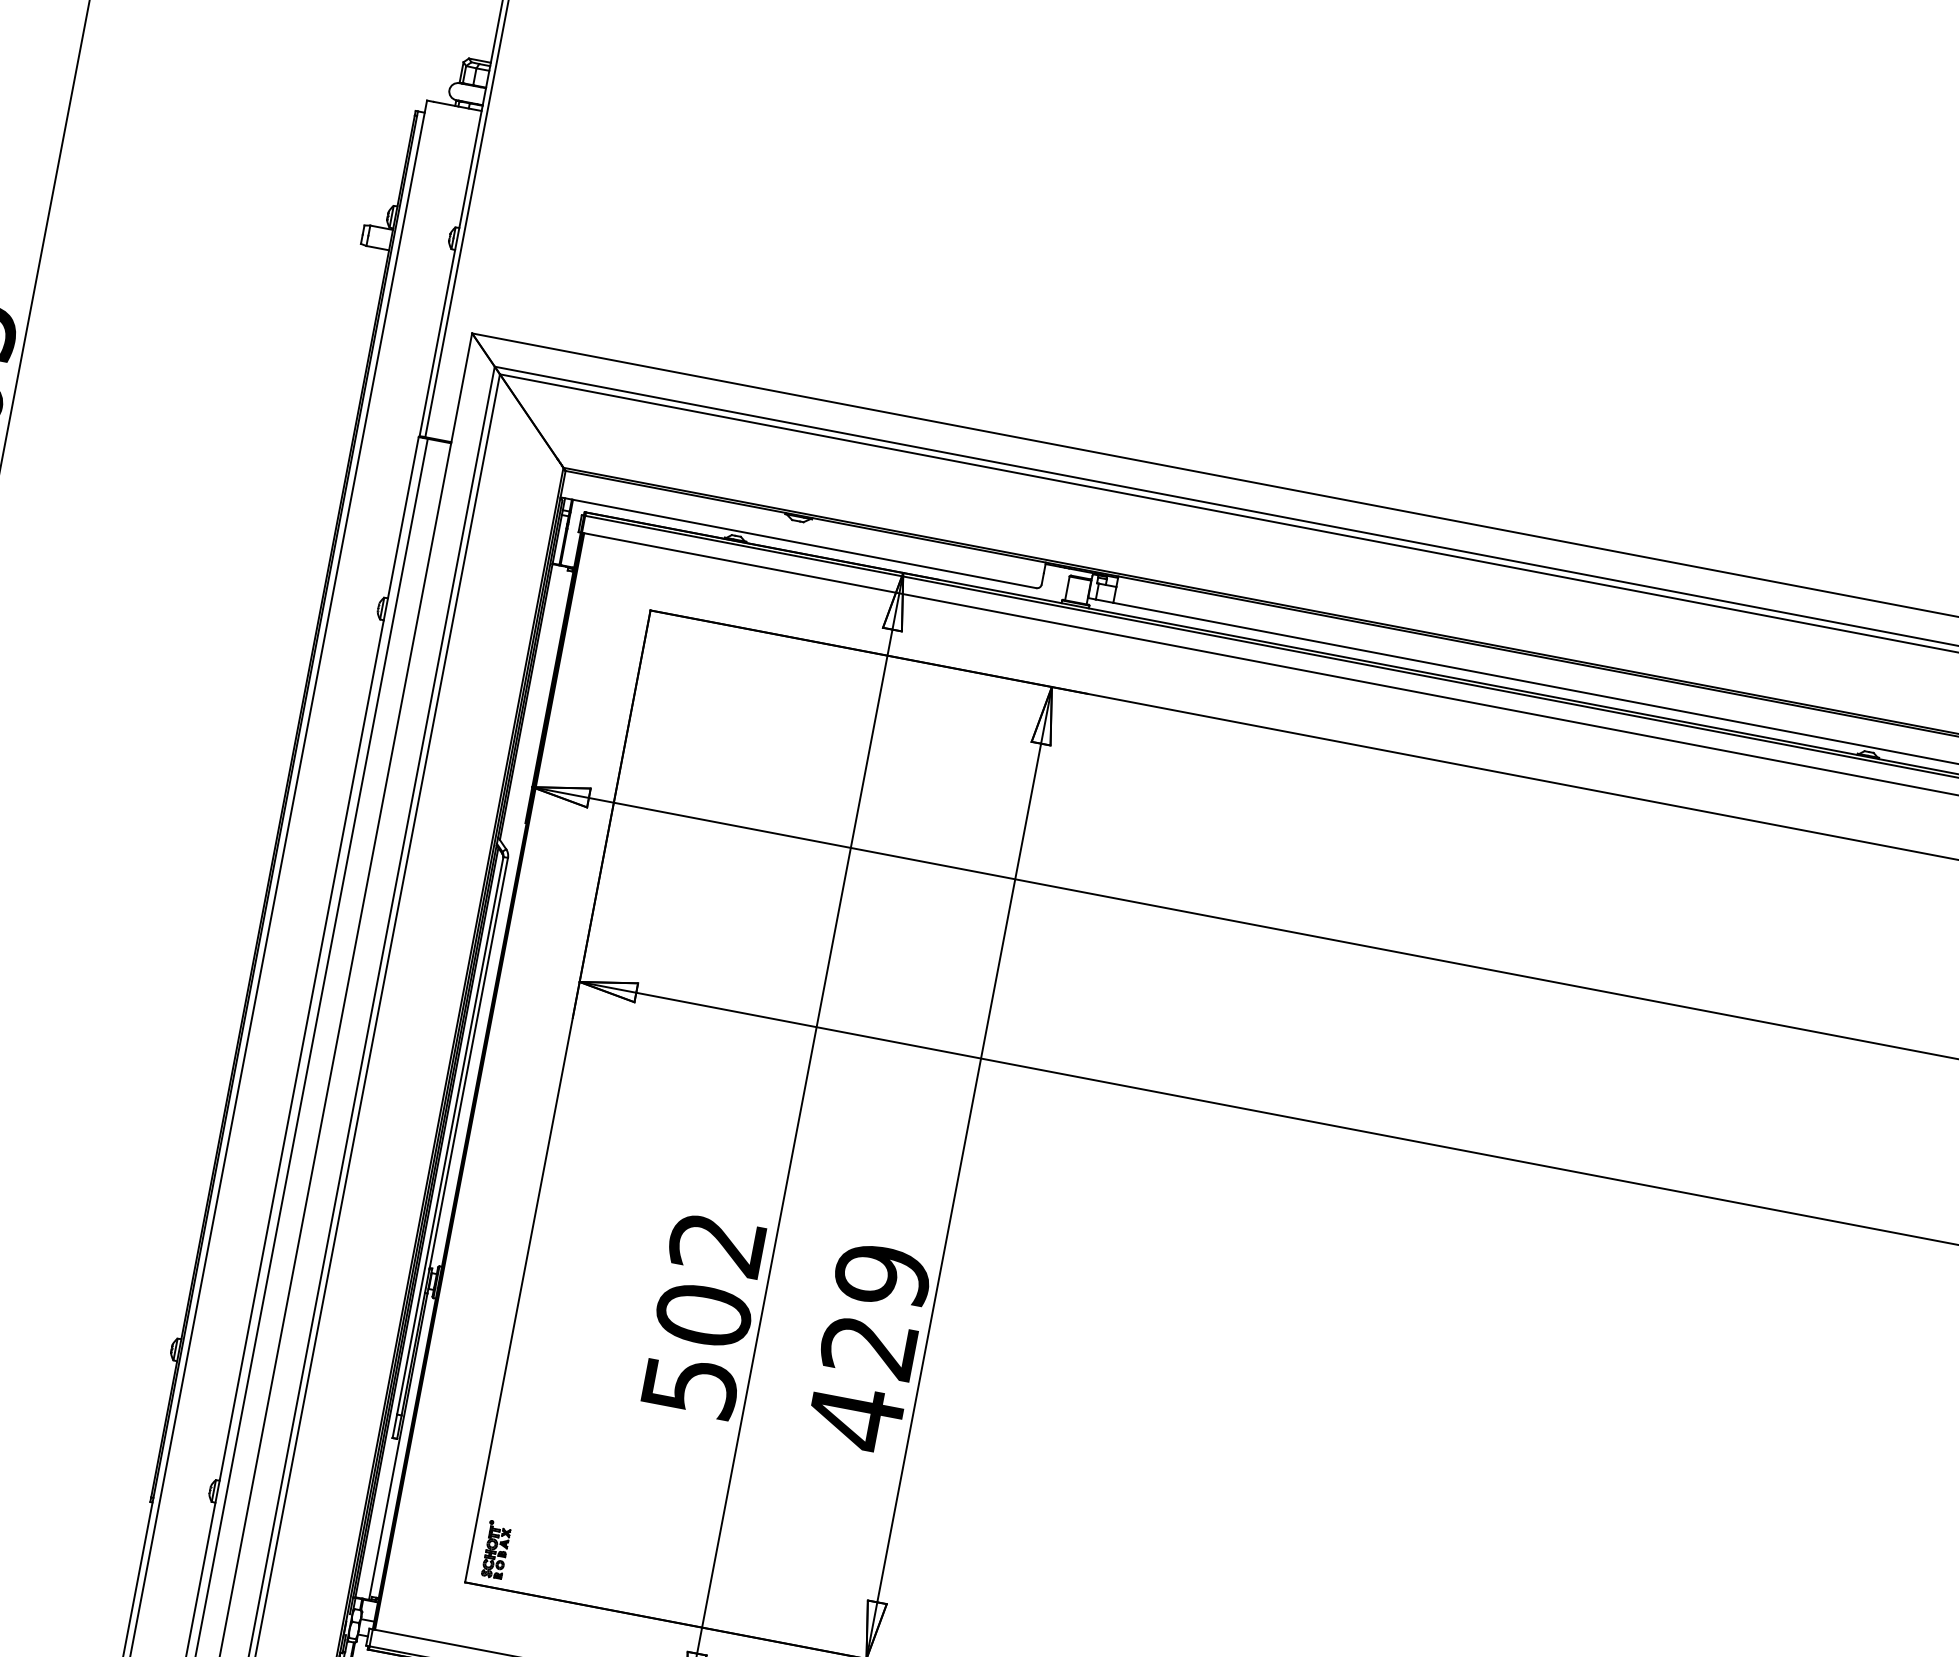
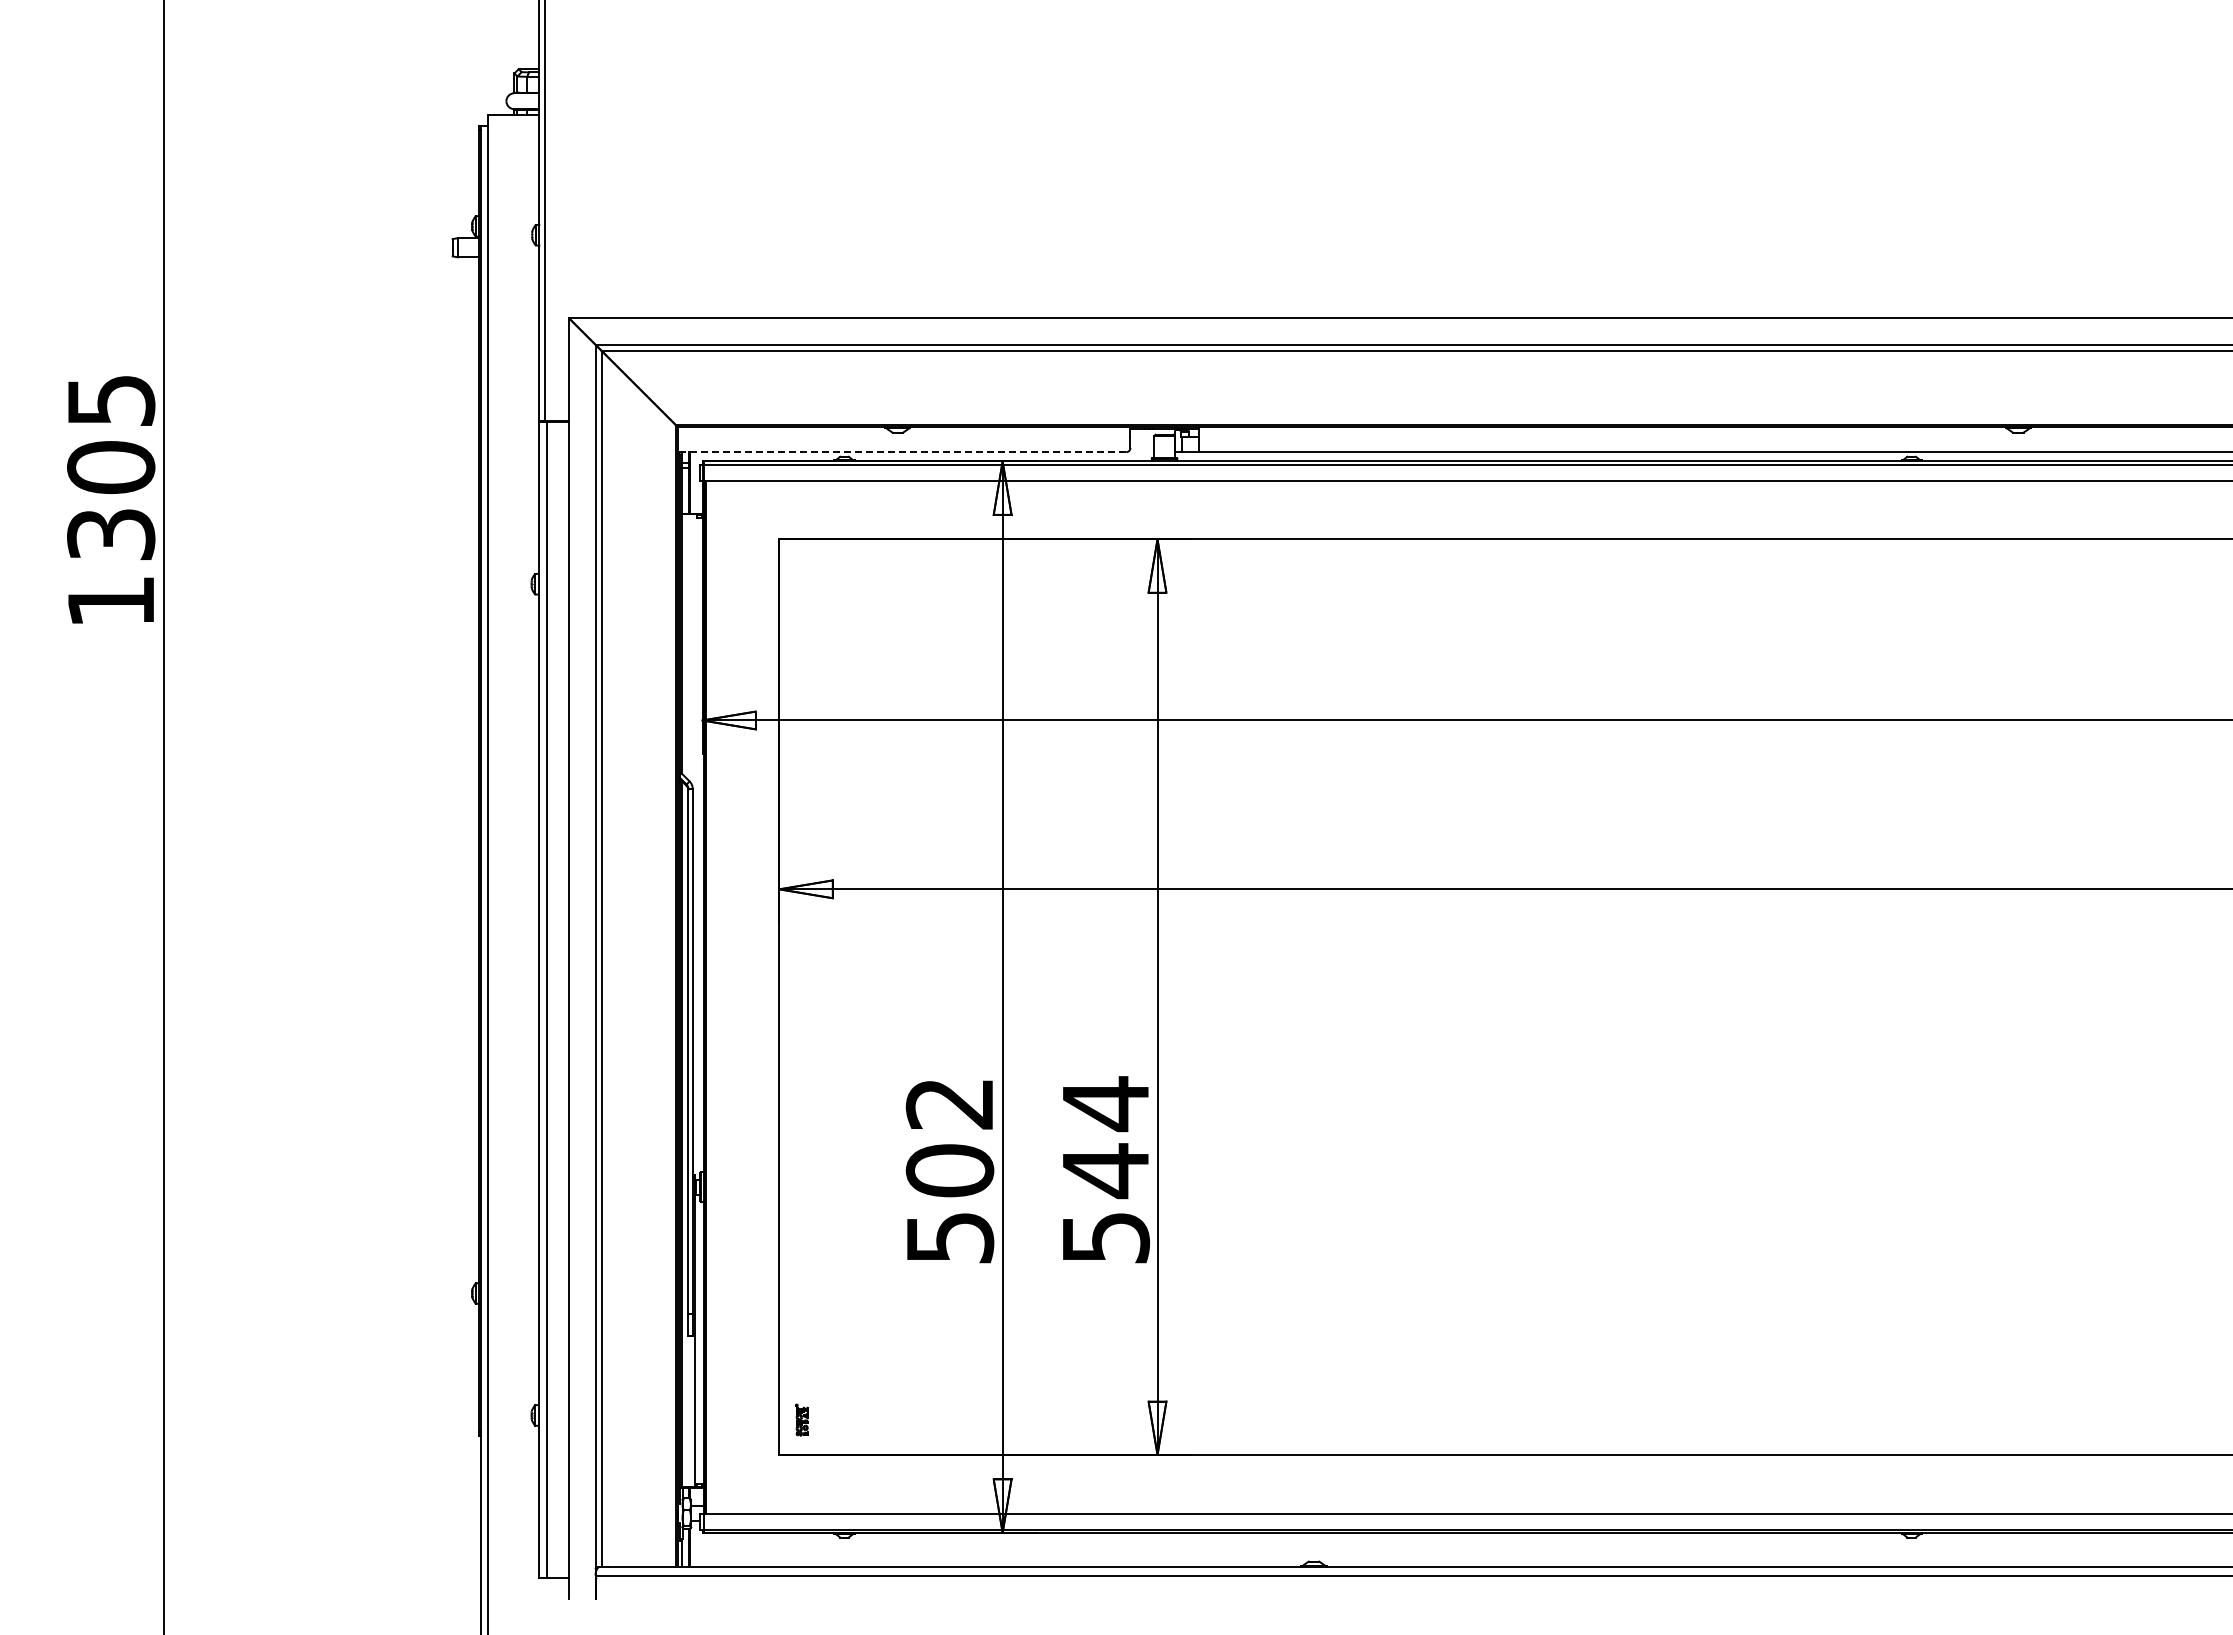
line: (797, 542) -> (901, 452), solid -> dashed
text: (868, 1347) -> (1105, 1171), 429 -> 544
part: (495, 1549) -> (801, 1419), size x0.6

